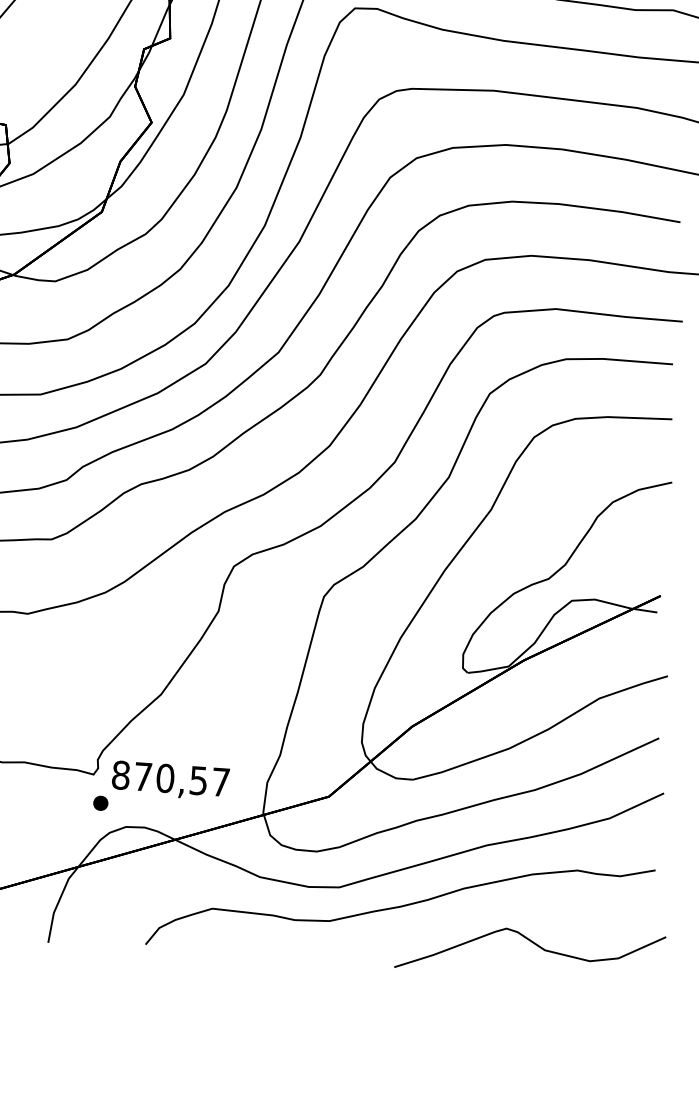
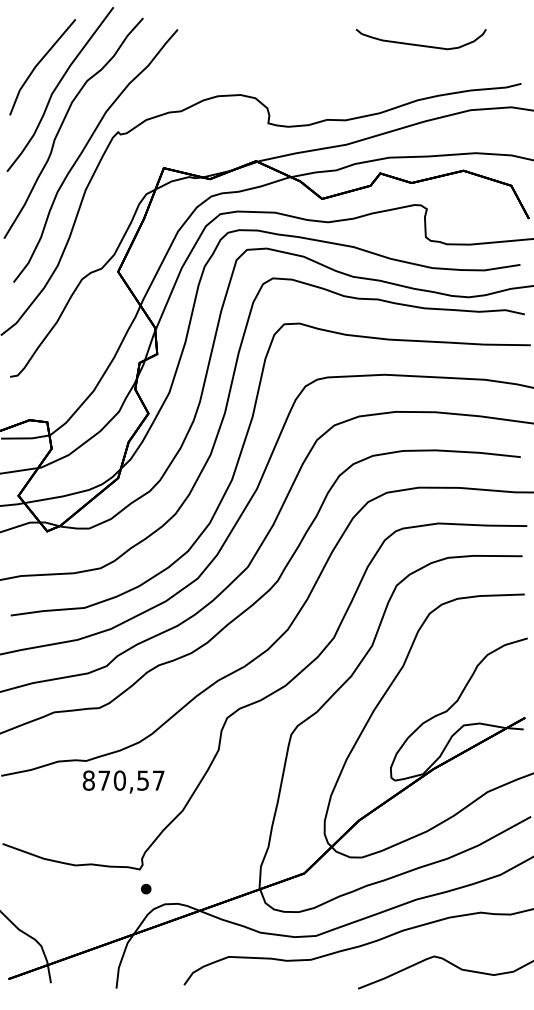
text: (170, 779) -> (123, 781), moved

